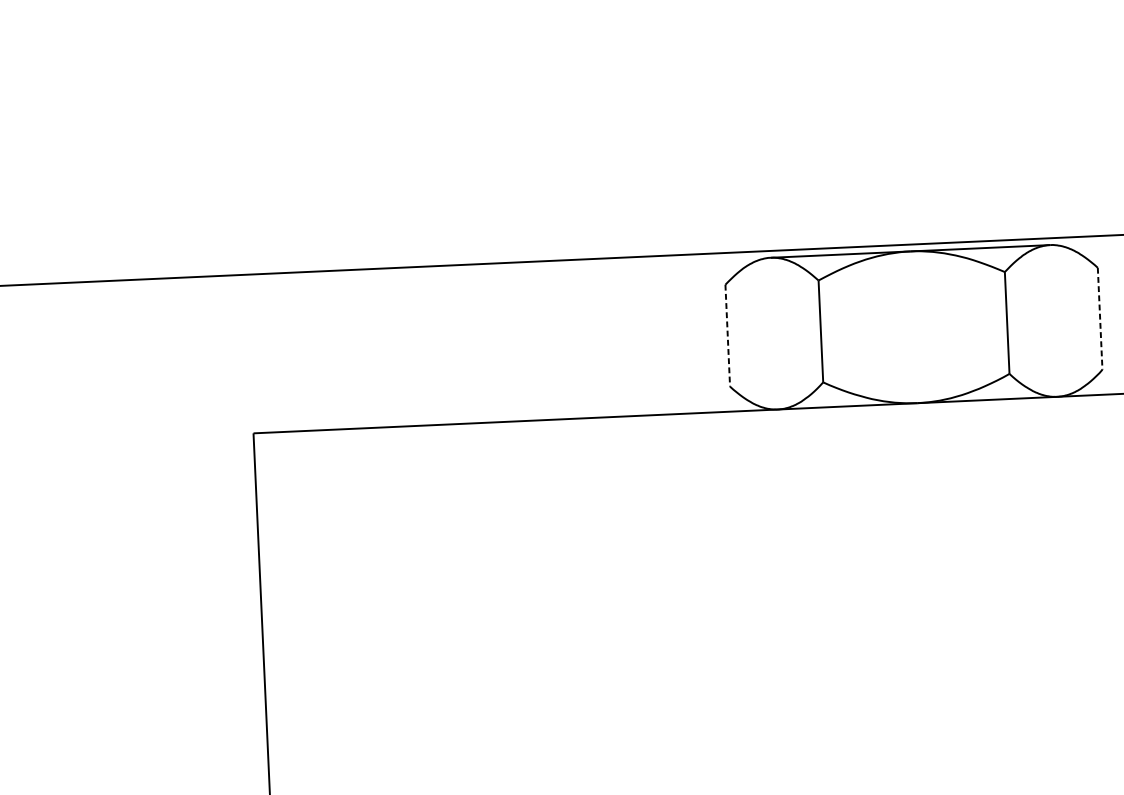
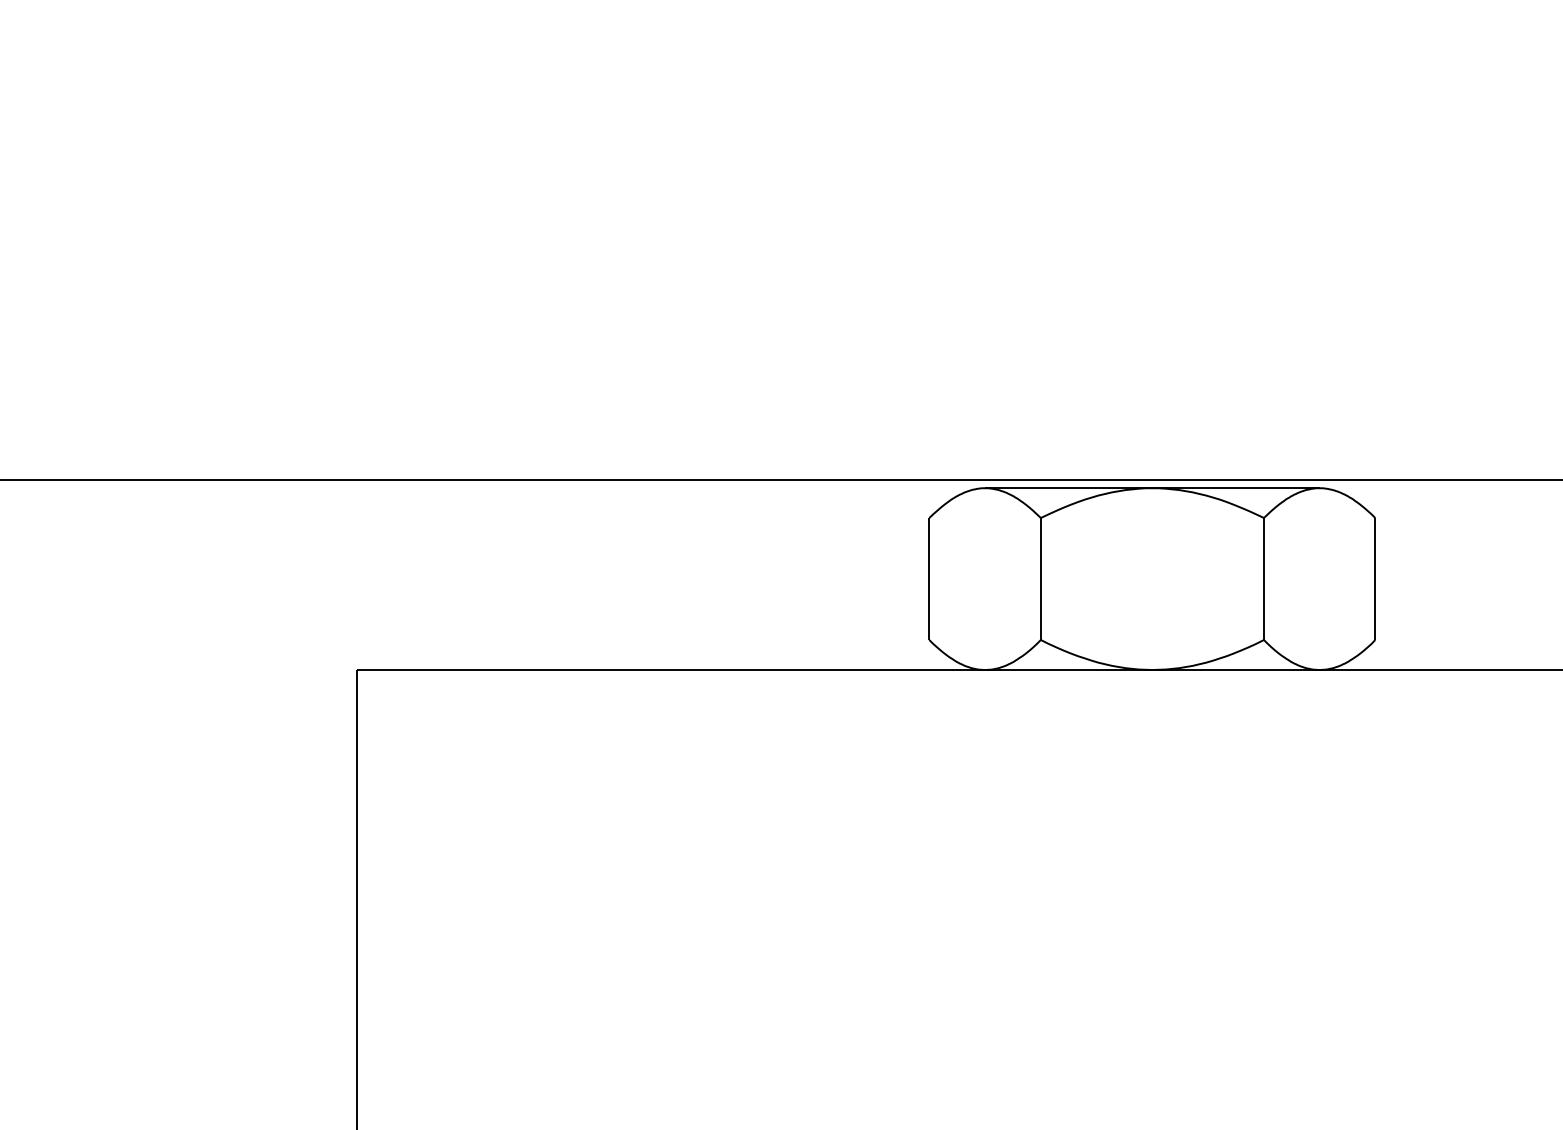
line: (1100, 319) -> (1375, 579), dashed -> solid
line: (727, 336) -> (929, 579), dashed -> solid

